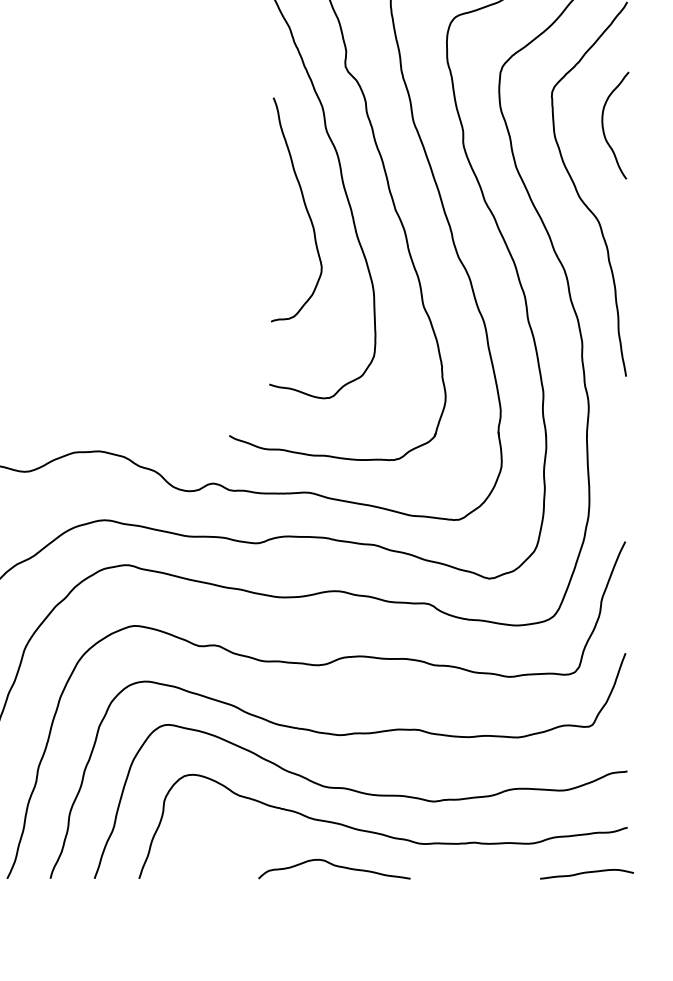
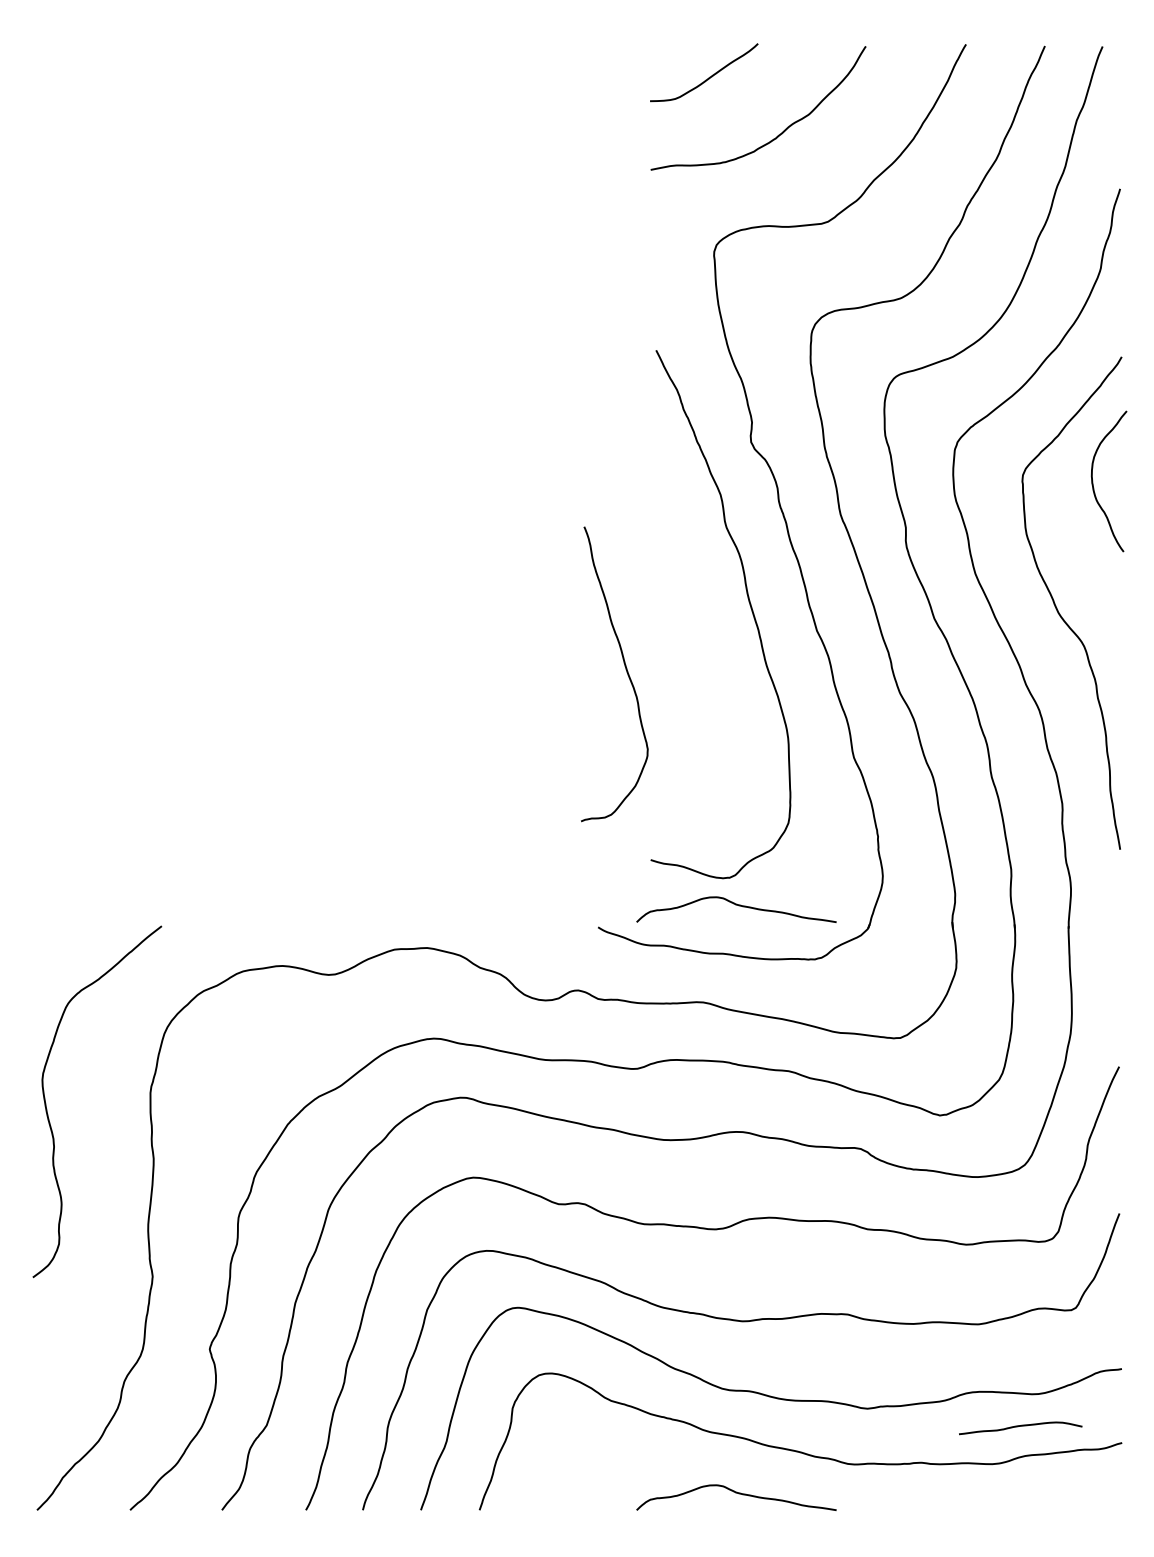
curve: (603, 125) -> (1093, 481), moved
curve: (304, 206) -> (625, 669), moved
curve: (335, 419) -> (738, 906), added
curve: (586, 872) -> (1020, 1426), moved

